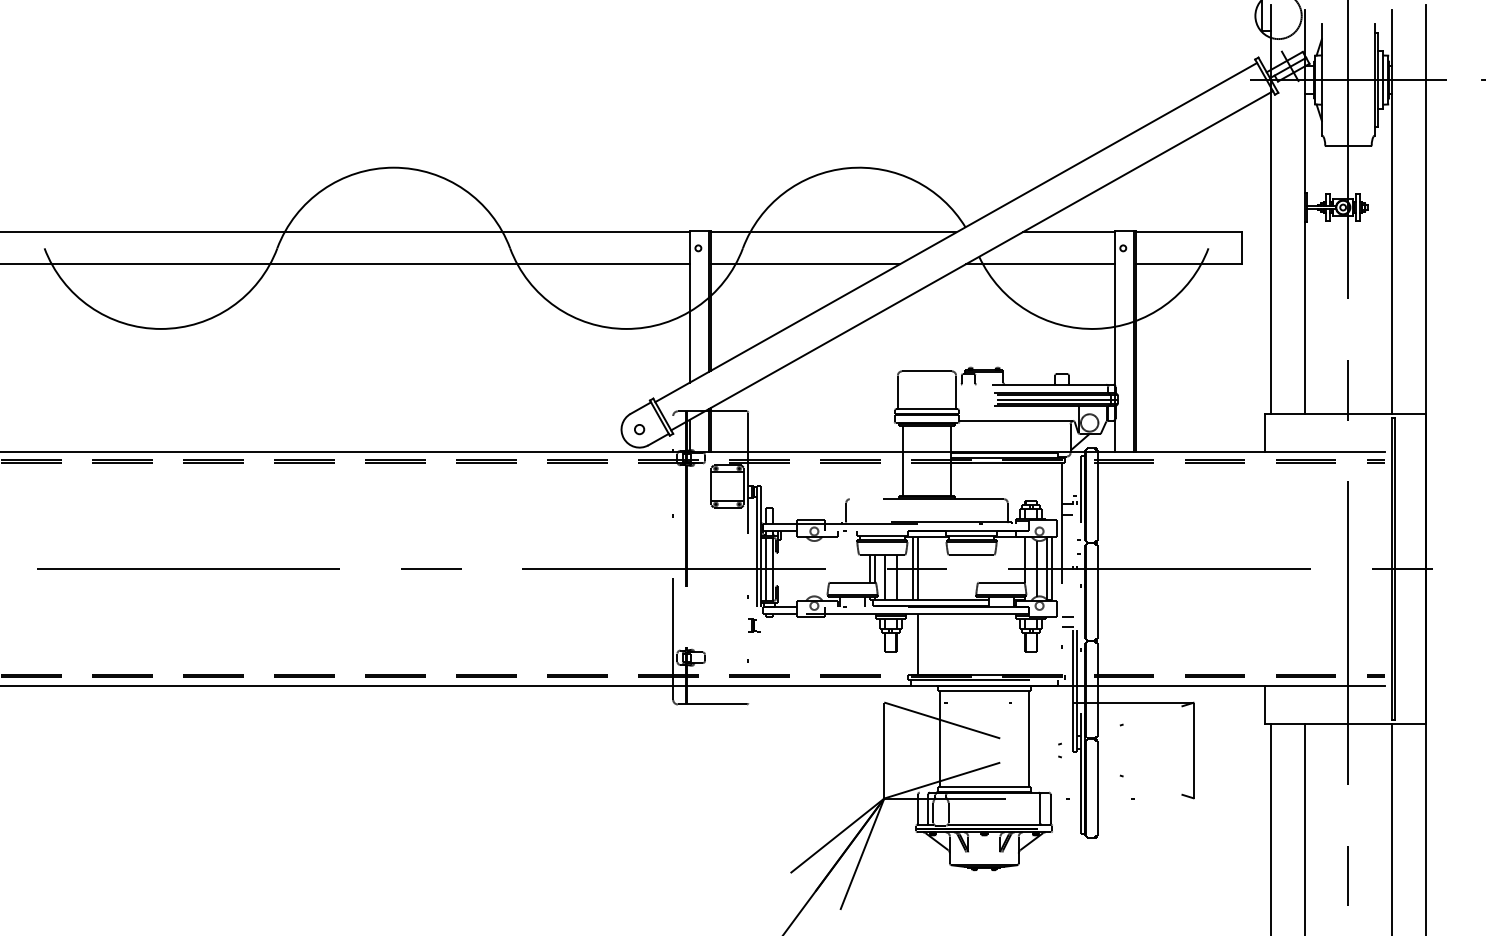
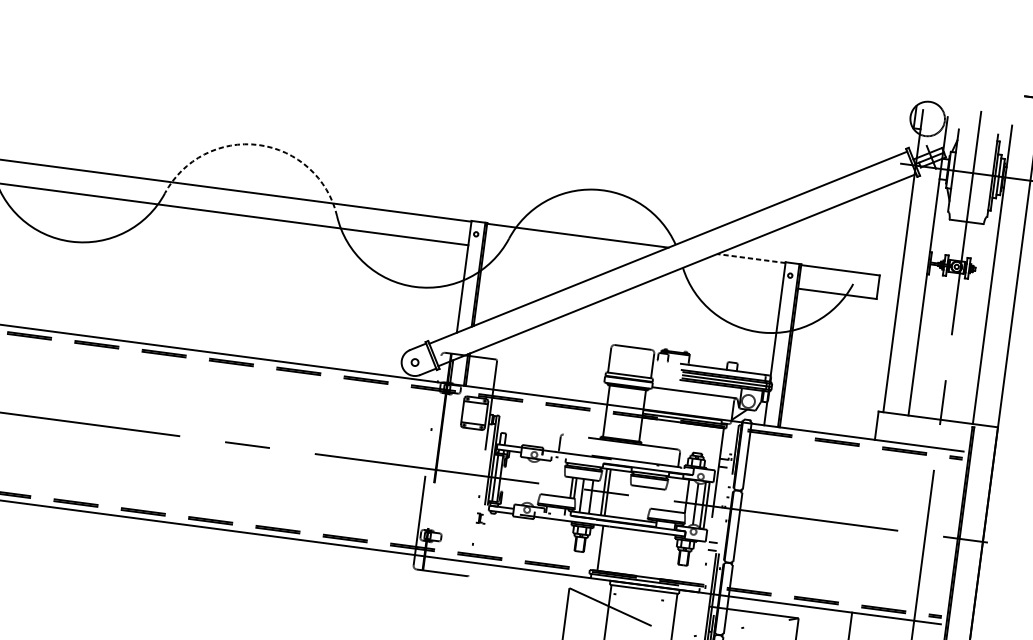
arc: (393, 167) -> (258, 144), solid -> dashed
line: (1068, 232) -> (751, 258), solid -> dashed
line: (805, 264) -> (553, 256), removed
line: (1039, 264) -> (726, 279), removed

